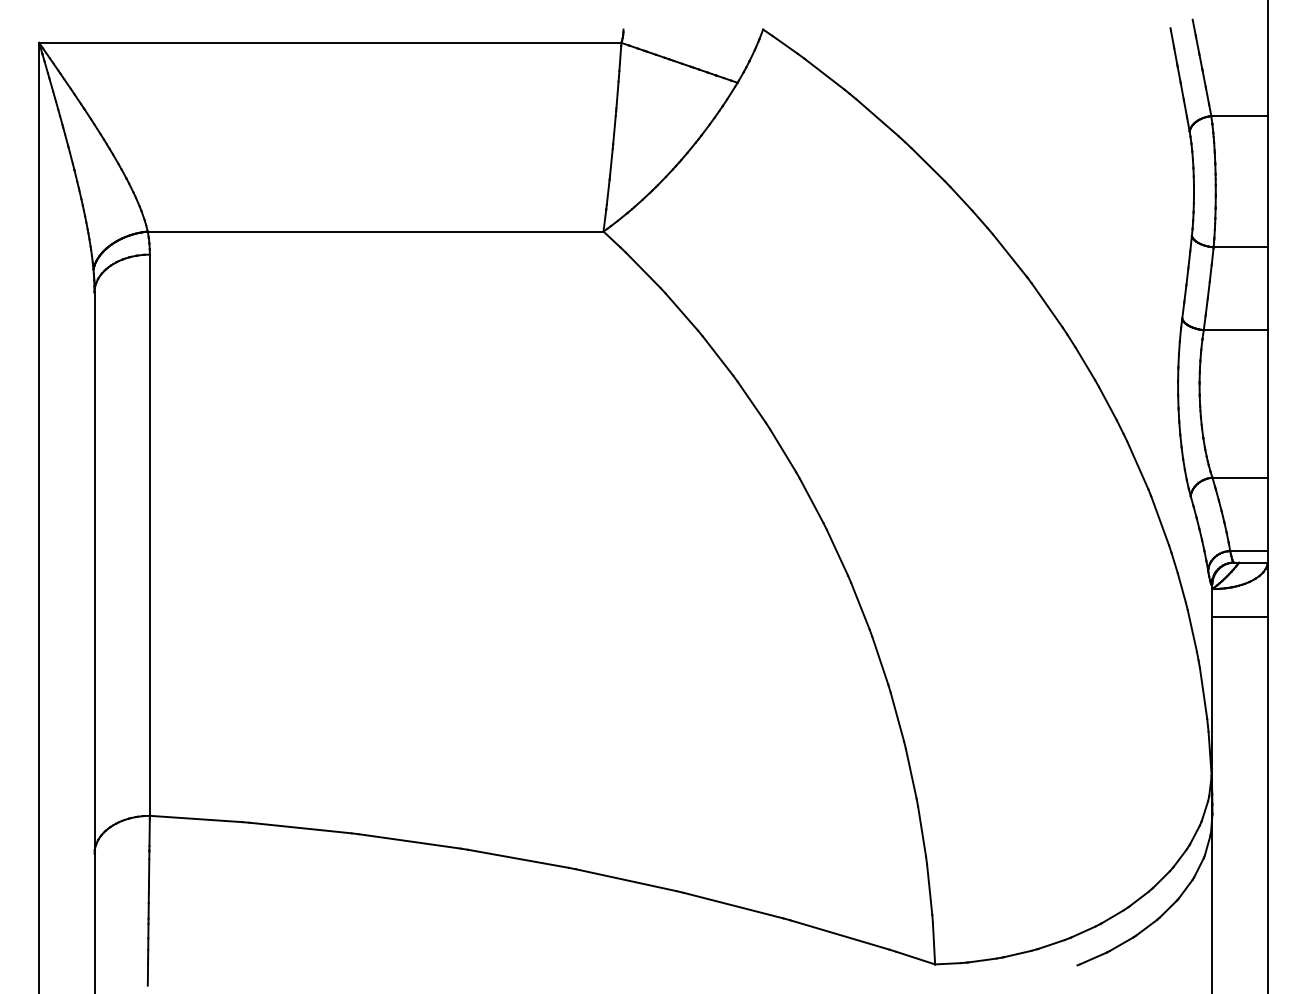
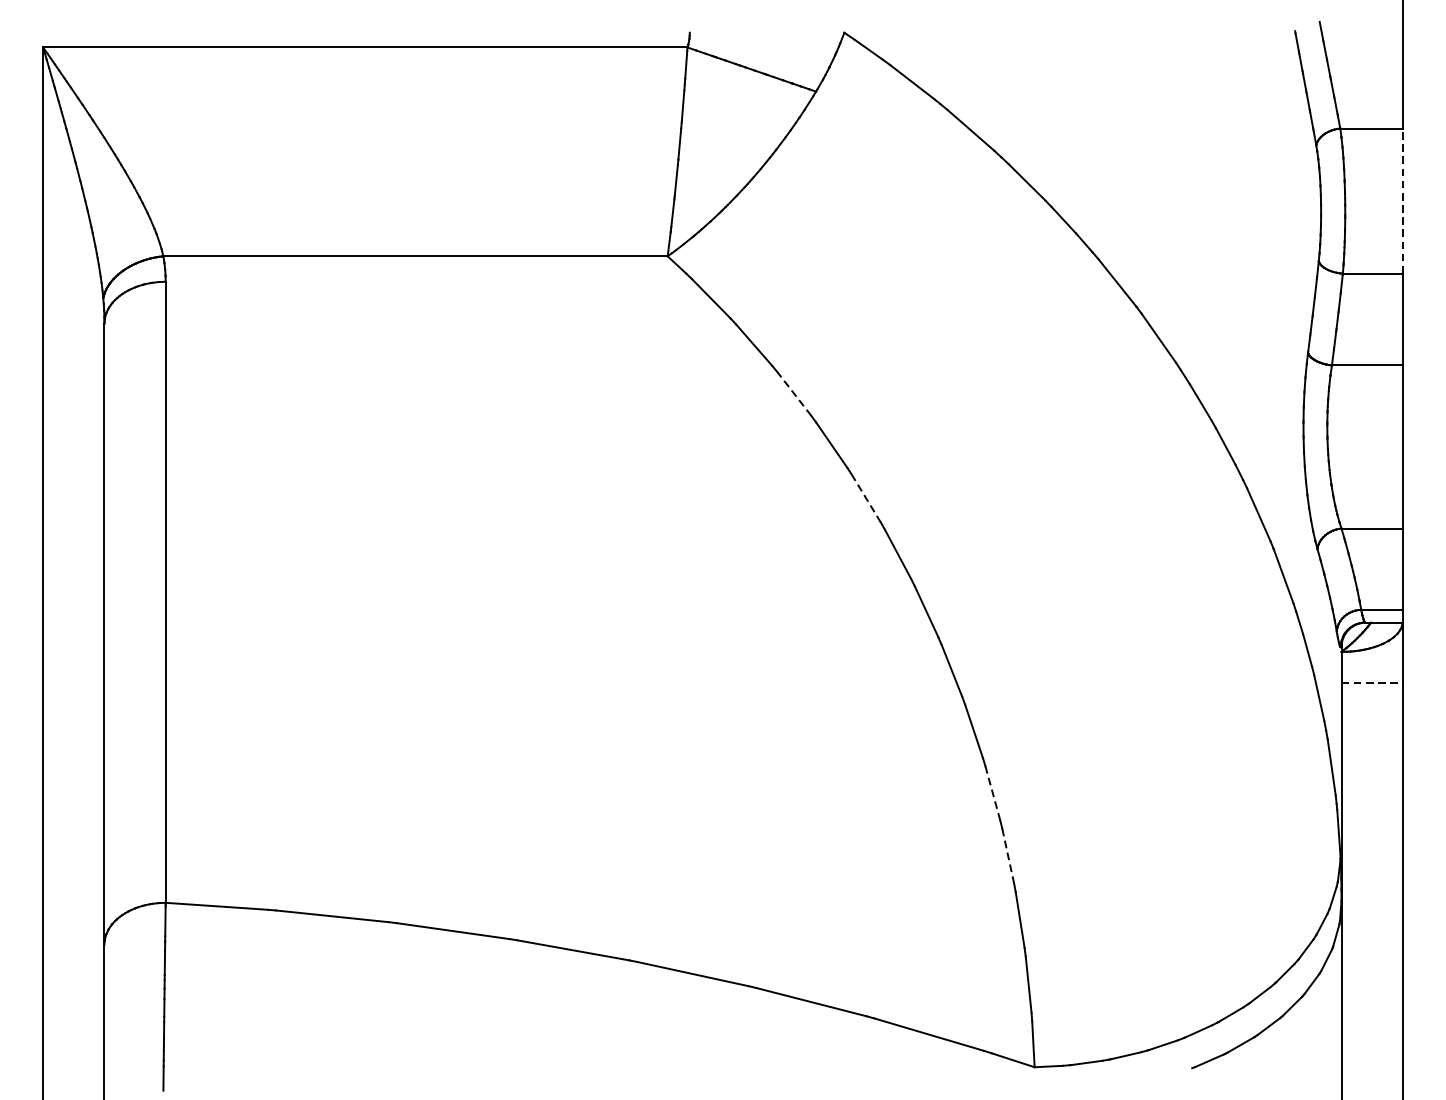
line: (1267, 181) -> (1402, 200), solid -> dashed
line: (718, 356) -> (794, 394), solid -> dashed
line: (782, 450) -> (865, 498), solid -> dashed
line: (1240, 616) -> (1372, 682), solid -> dashed
line: (897, 716) -> (993, 792), solid -> dashed
line: (911, 773) -> (1008, 855), solid -> dashed

